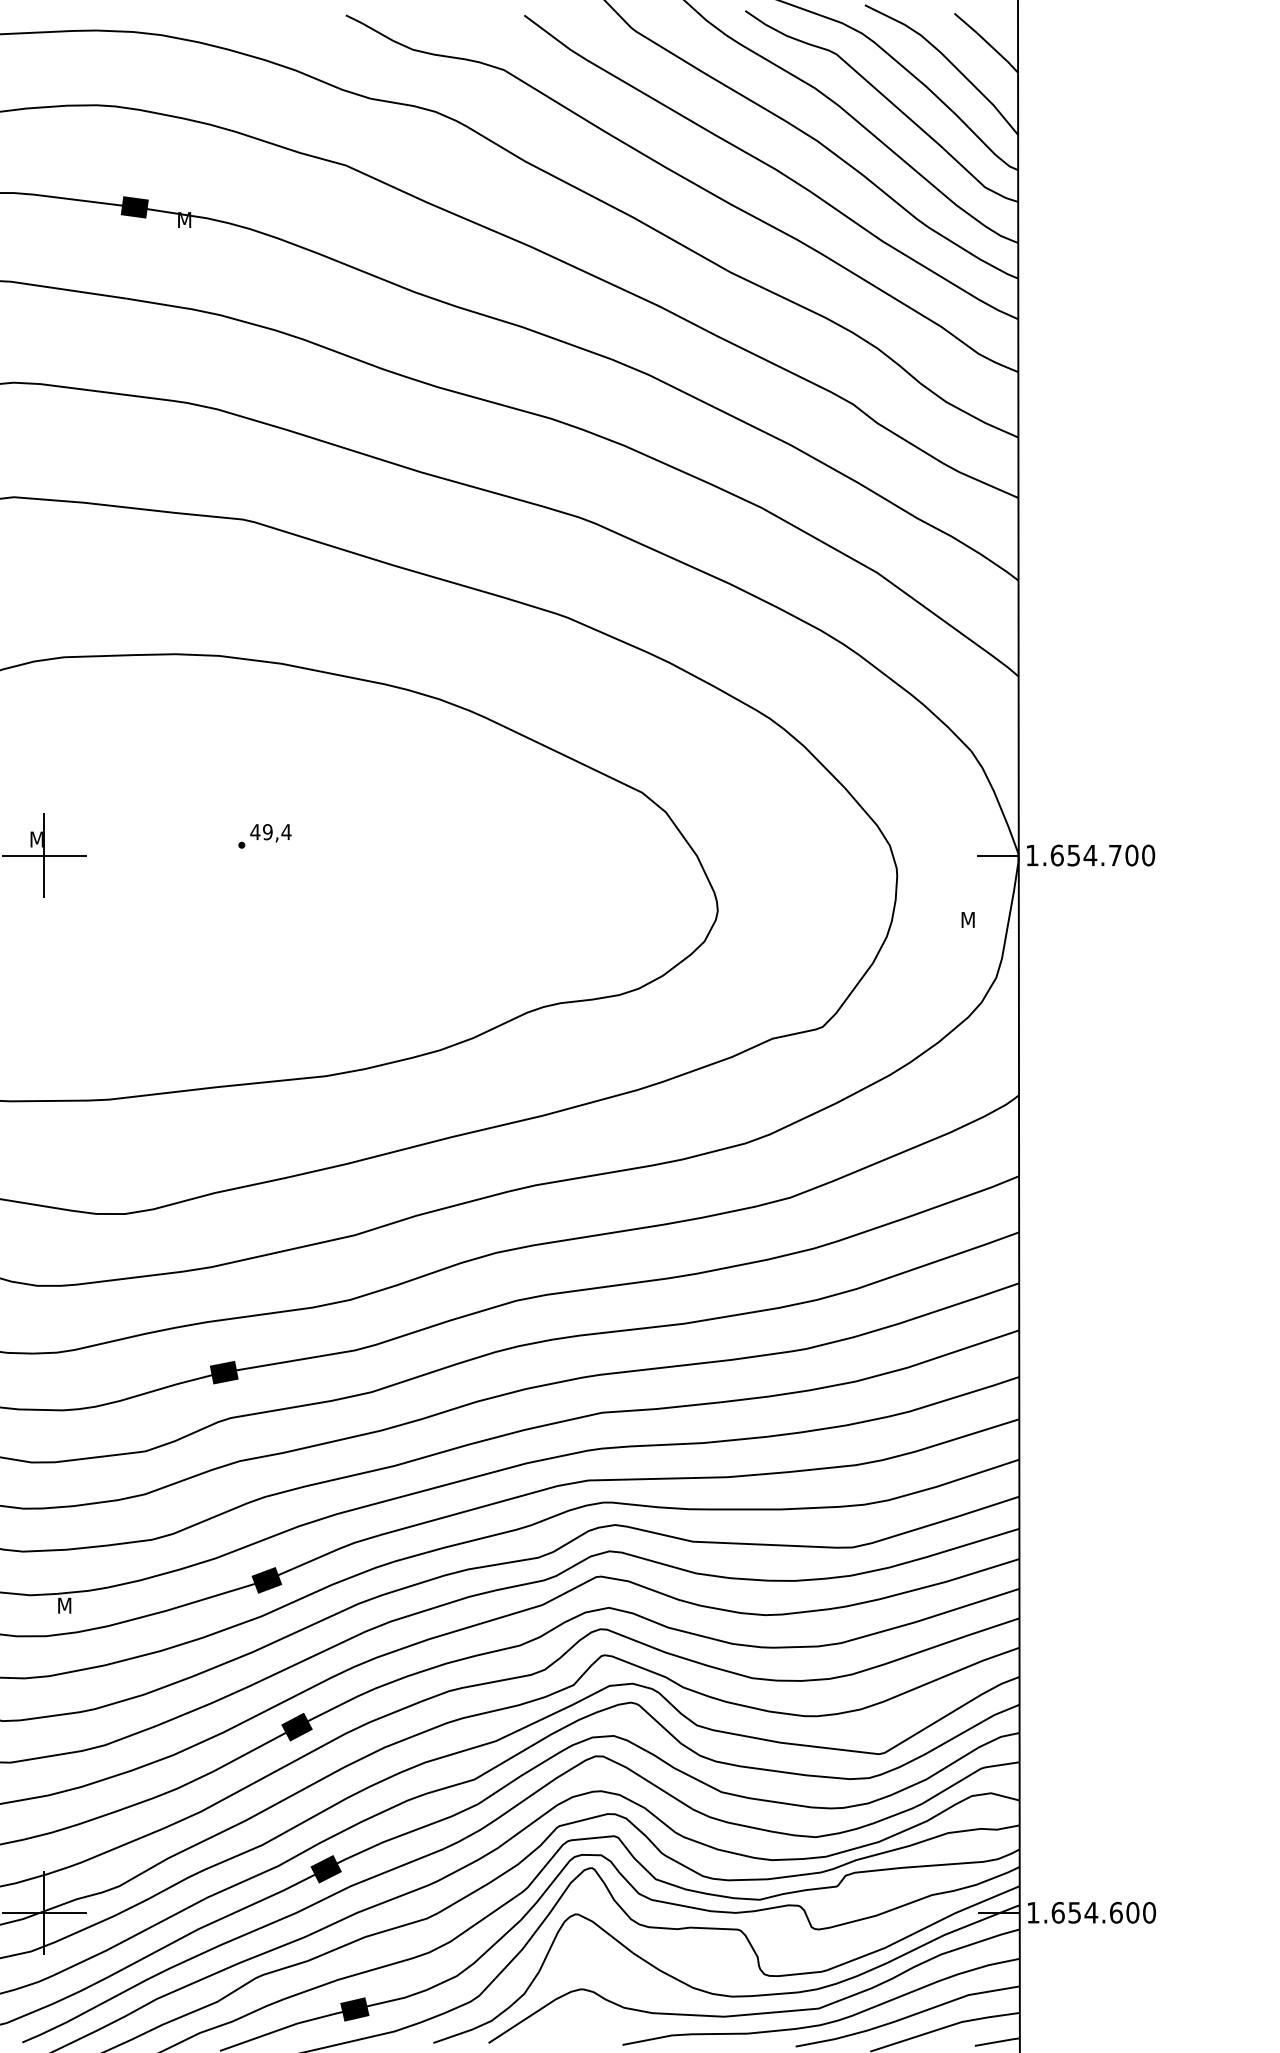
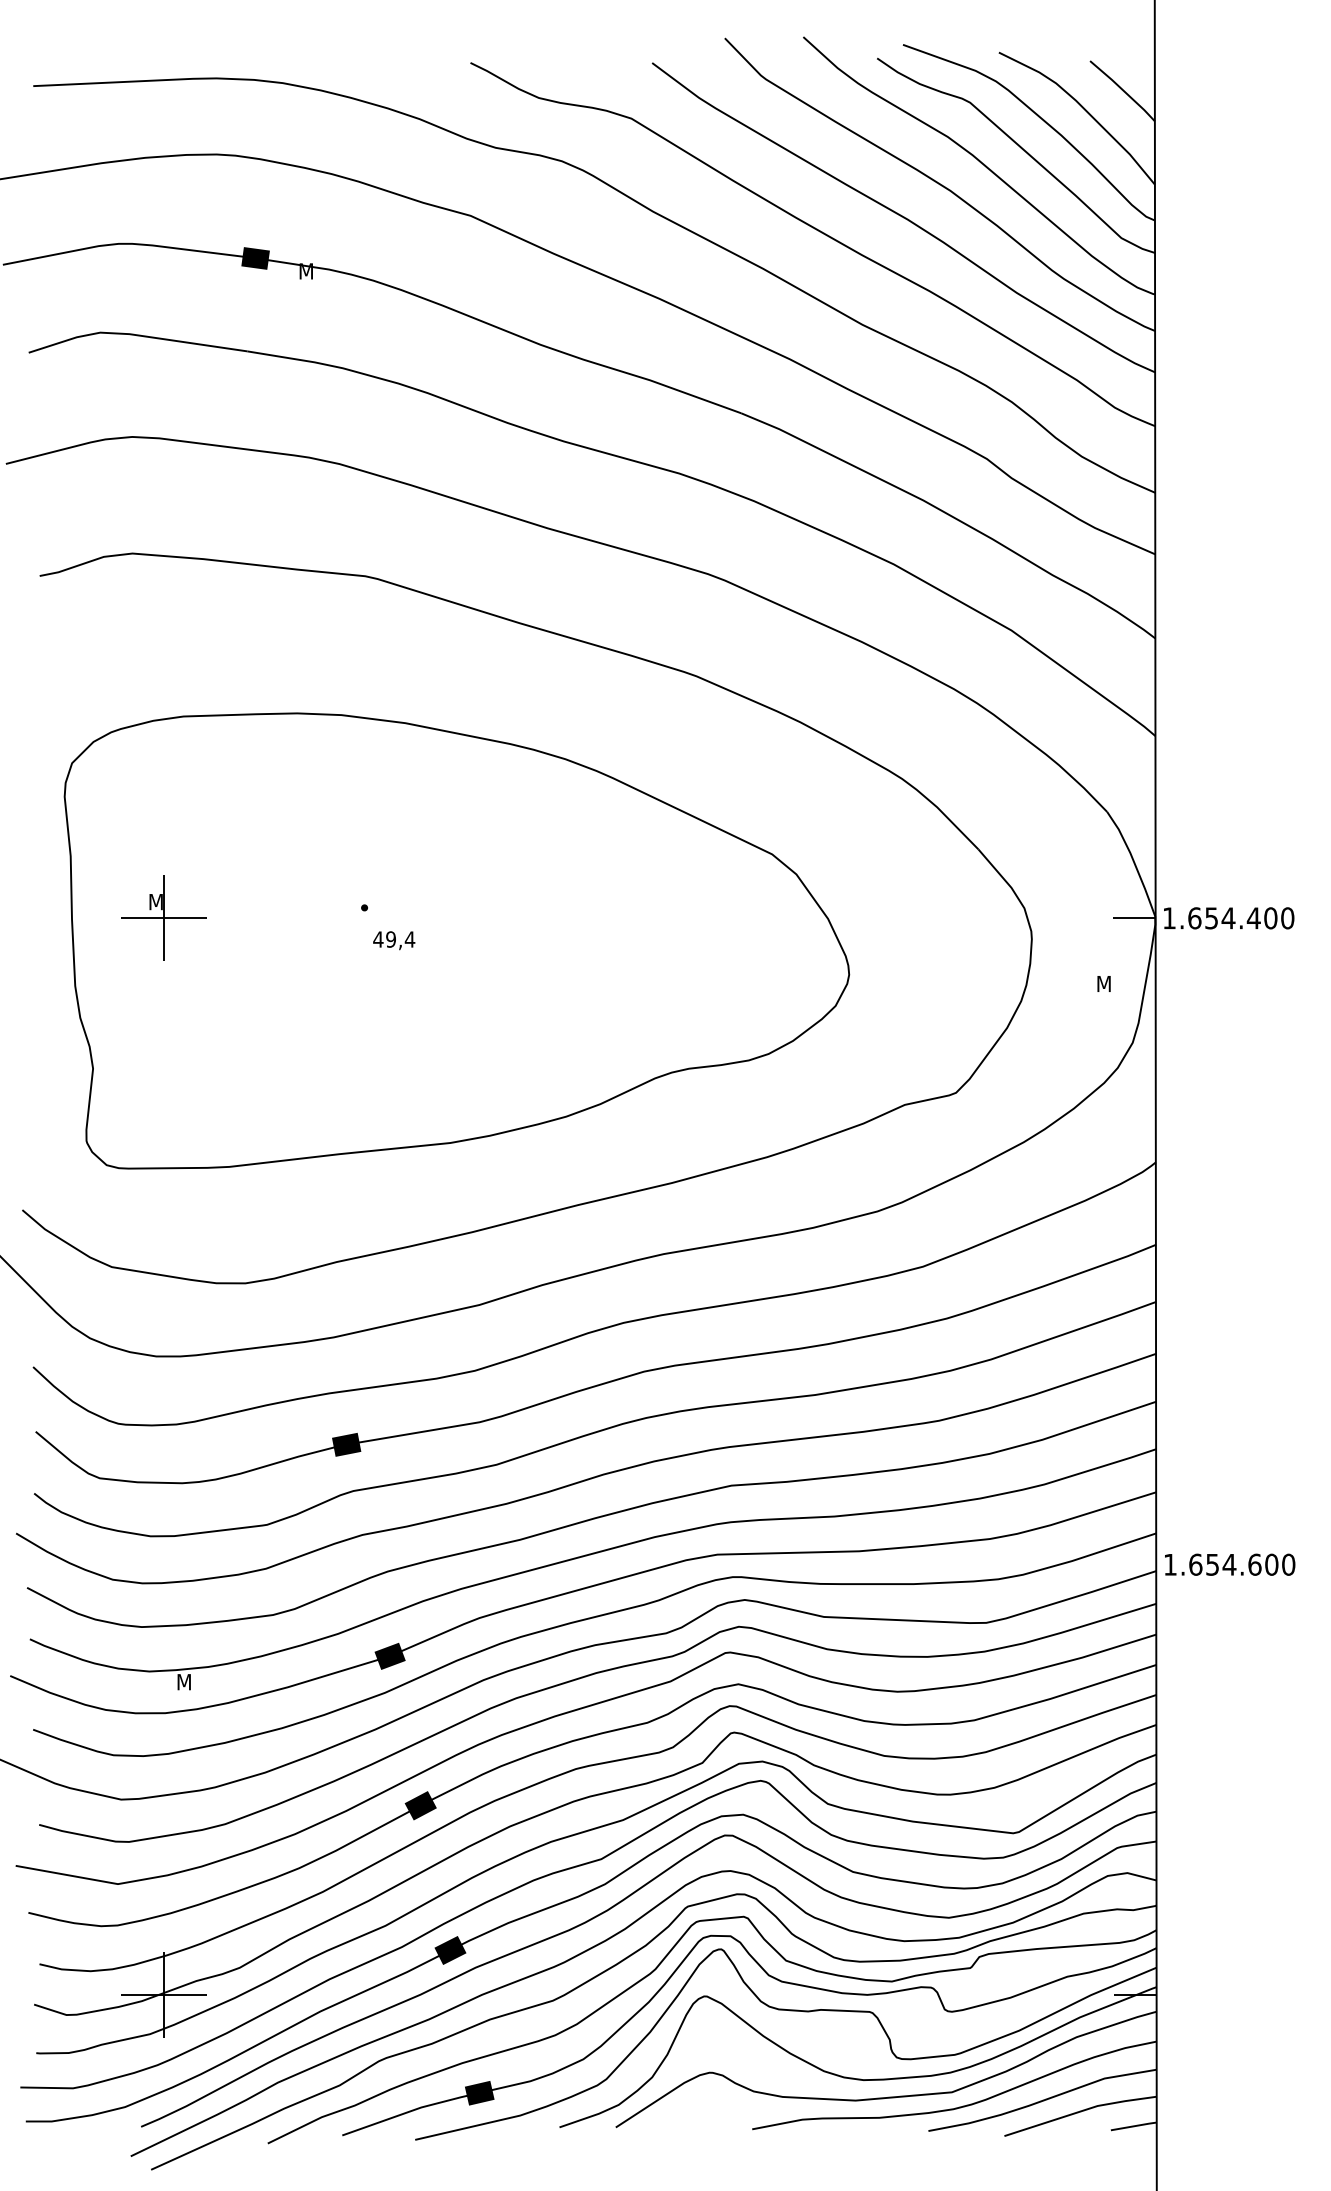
text: (271, 833) -> (394, 940), moved
text: (1114, 855) -> (1253, 918), 1.654.700 -> 1.654.400
text: (1092, 1912) -> (1230, 1564), moved

